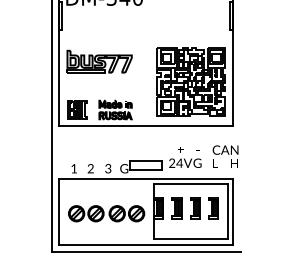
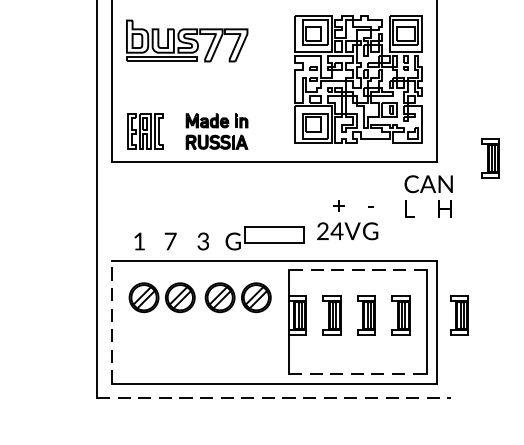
part: (261, 124) -> (490, 158), added
text: (225, 156) -> (428, 196), moved
text: (90, 168) -> (170, 241), 2 -> 7
line: (190, 184) -> (357, 271), solid -> dashed
part: (244, 208) -> (458, 316), added
line: (59, 211) -> (111, 321), solid -> dashed
part: (106, 213) -> (200, 297), moved
line: (190, 239) -> (357, 374), solid -> dashed
line: (146, 252) -> (274, 398), solid -> dashed

